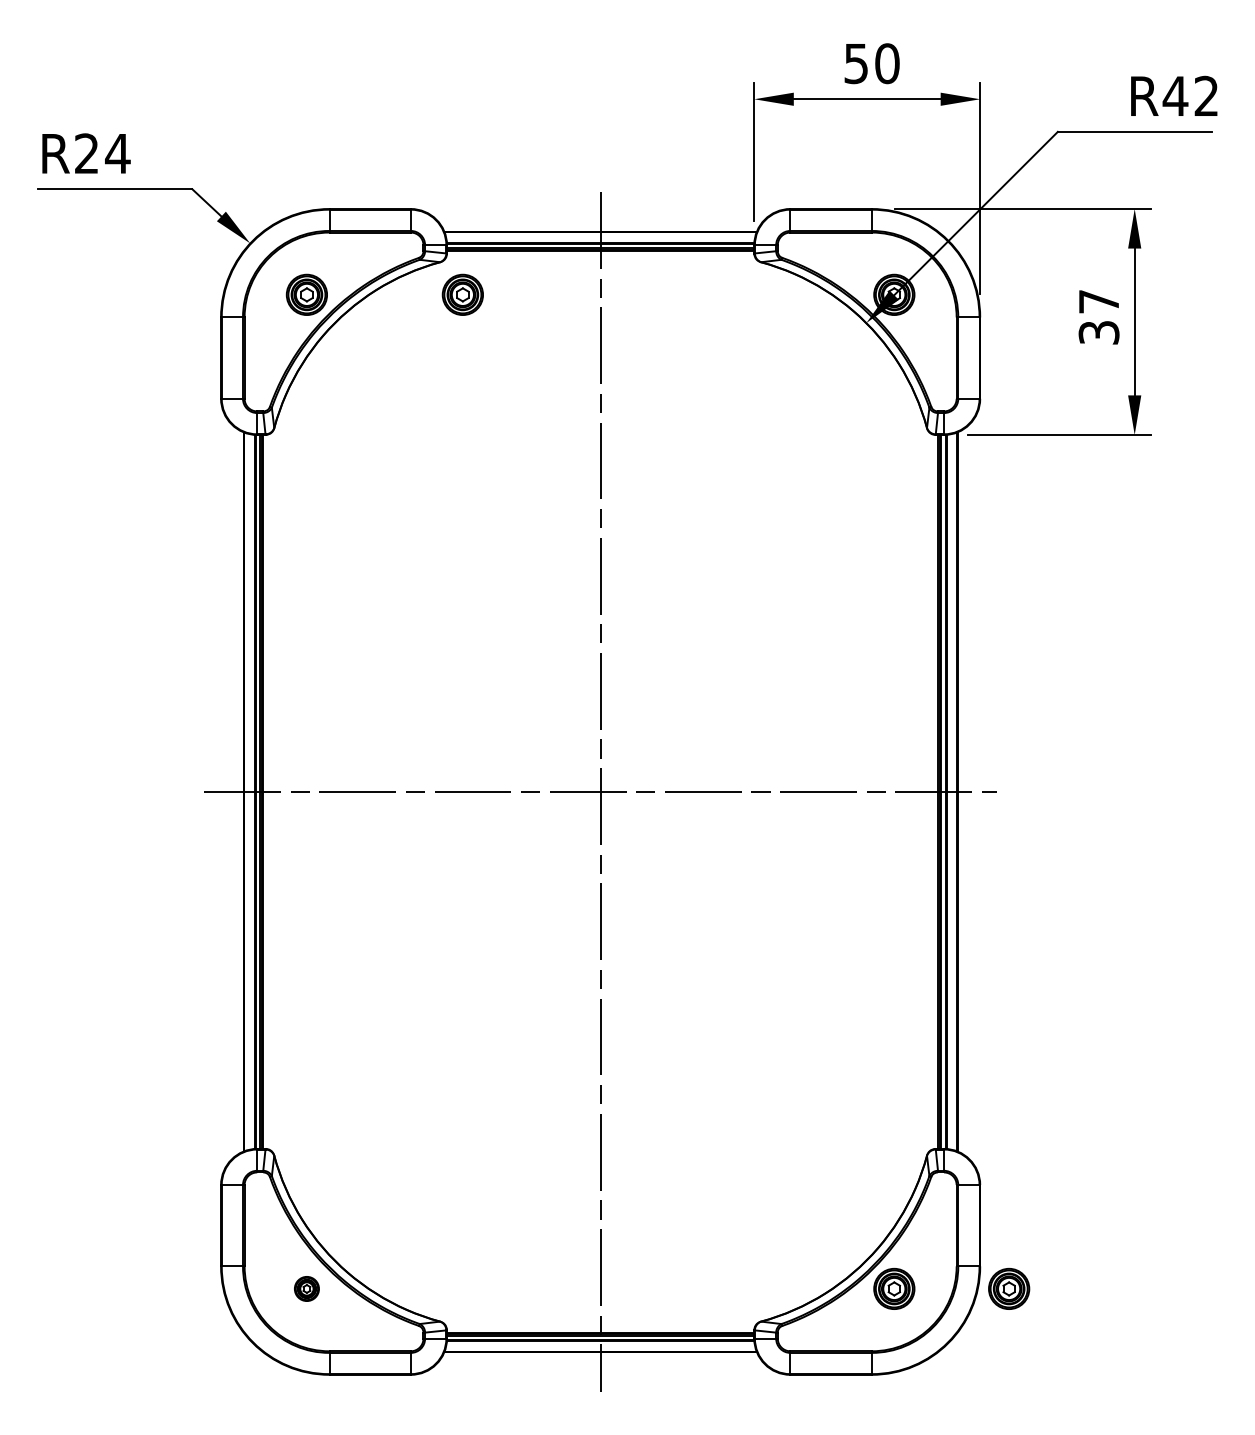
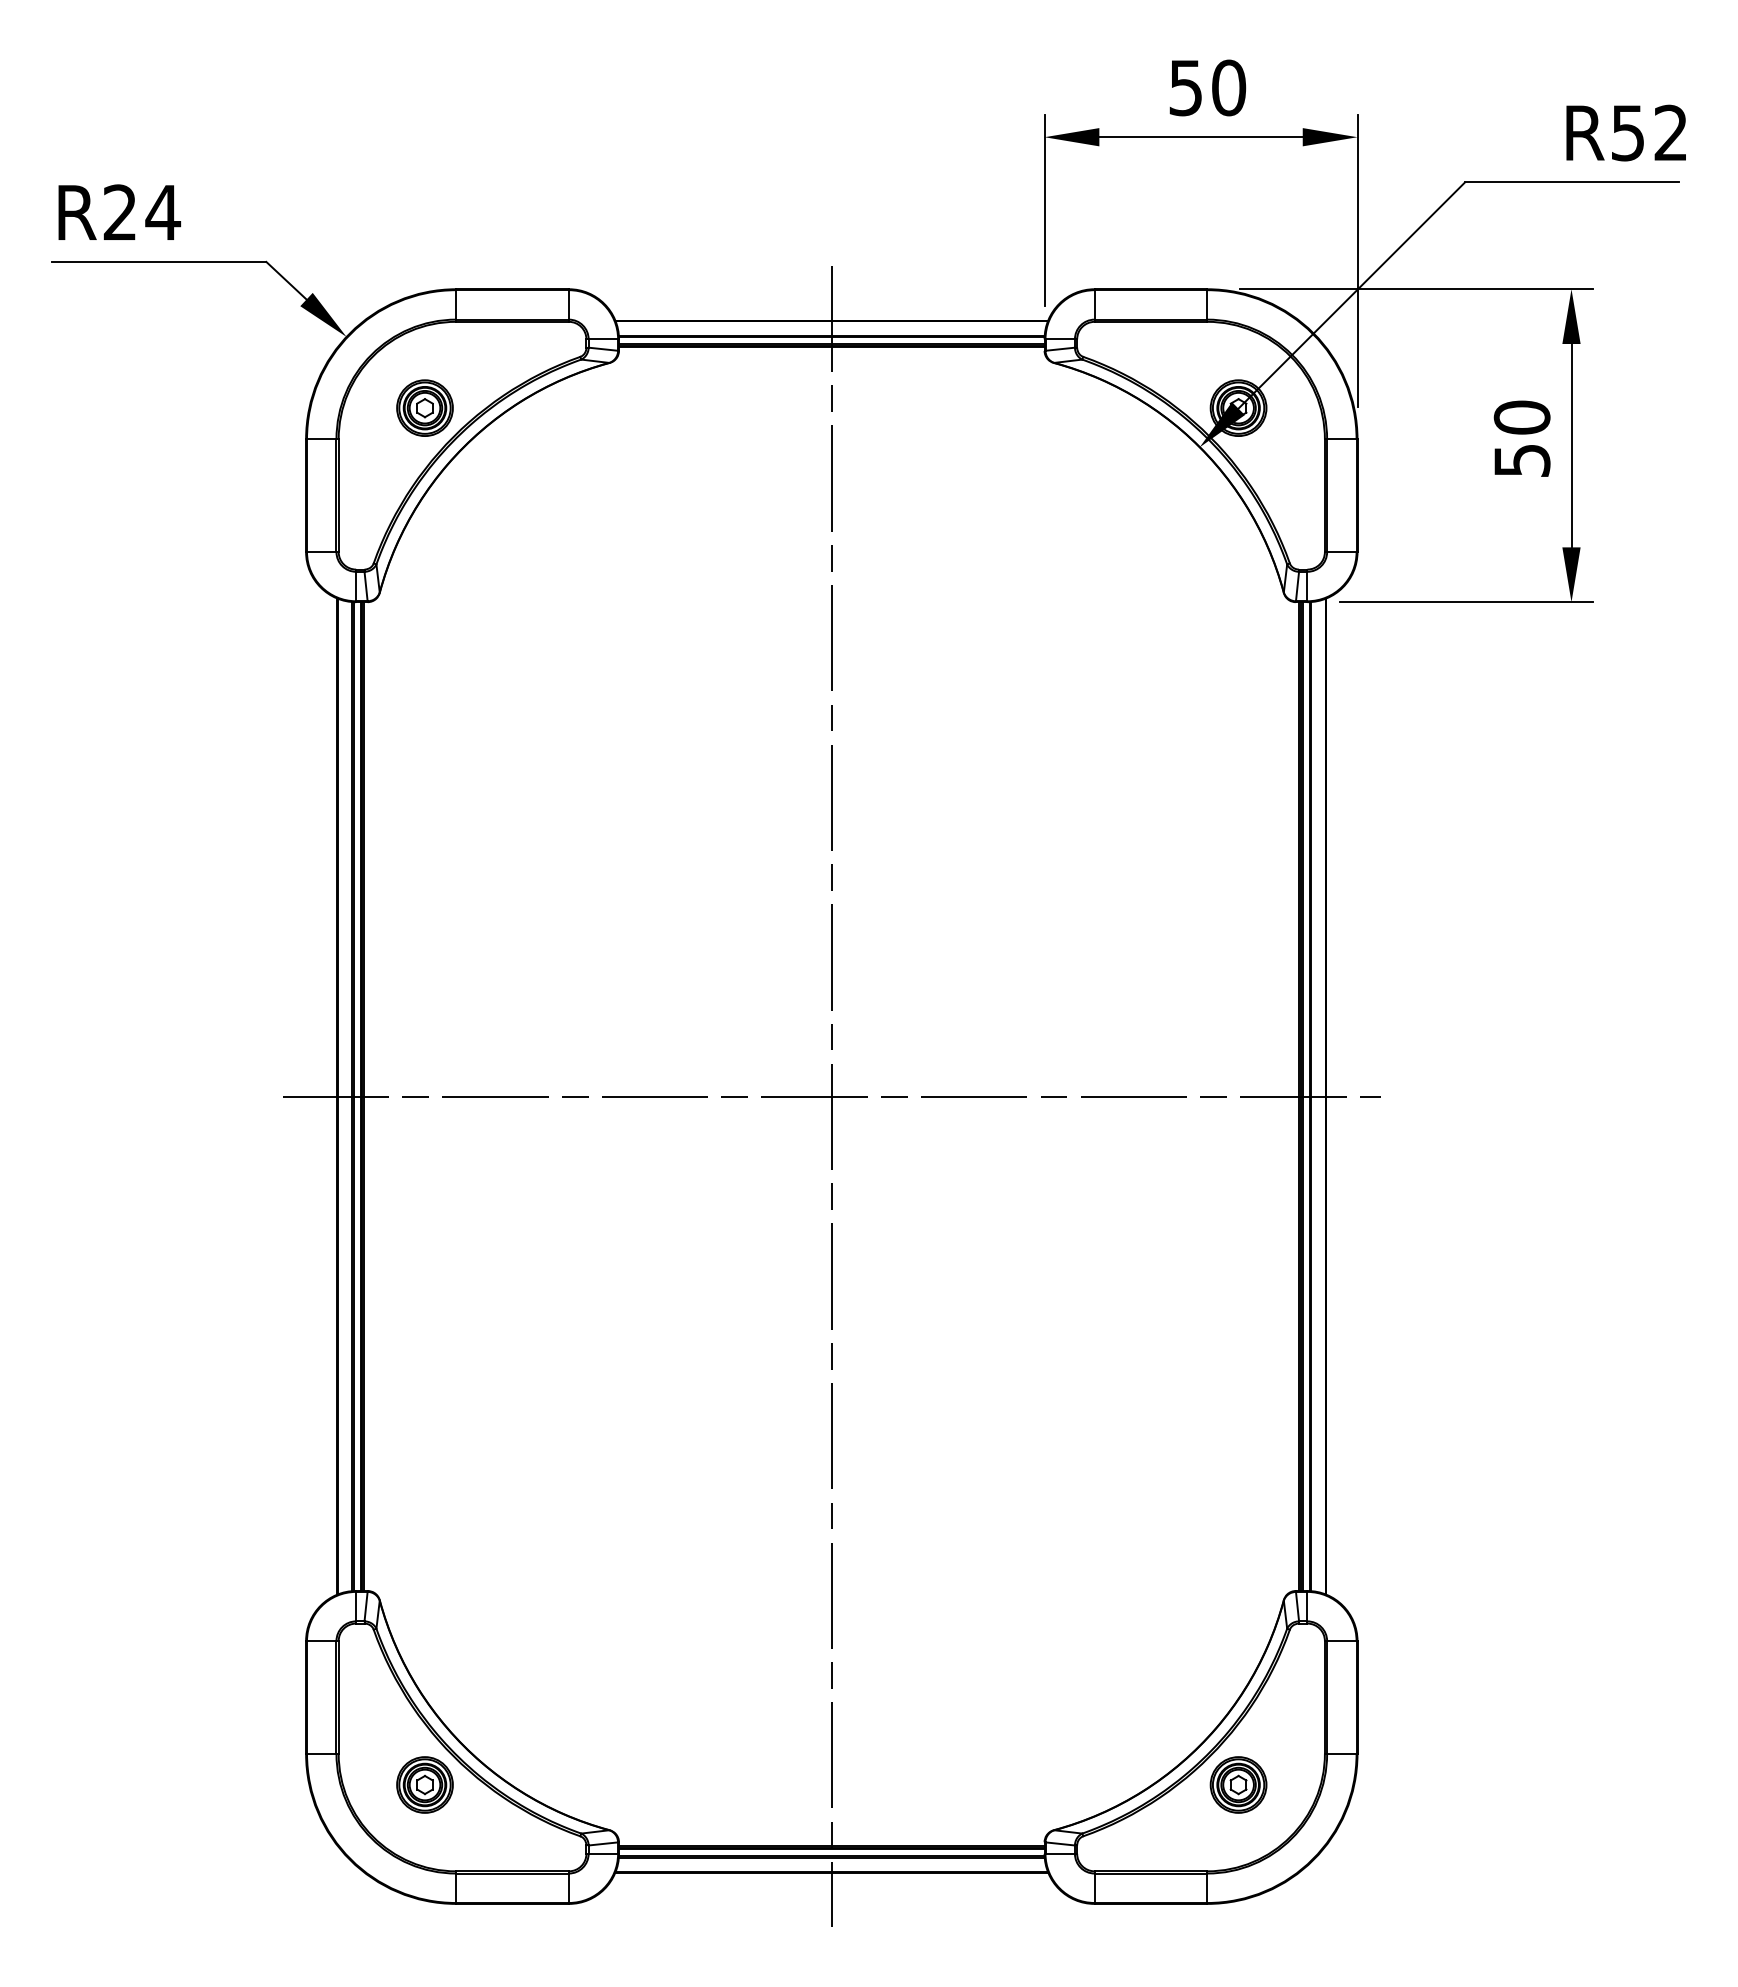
text: (1175, 96) -> (1627, 133), R42 -> R52
part: (462, 294) -> (640, 407), removed
text: (1098, 316) -> (1521, 438), 37 -> 50
part: (306, 1288) -> (424, 1784), size x1.67
part: (1009, 1288) -> (1397, 1784), removed

